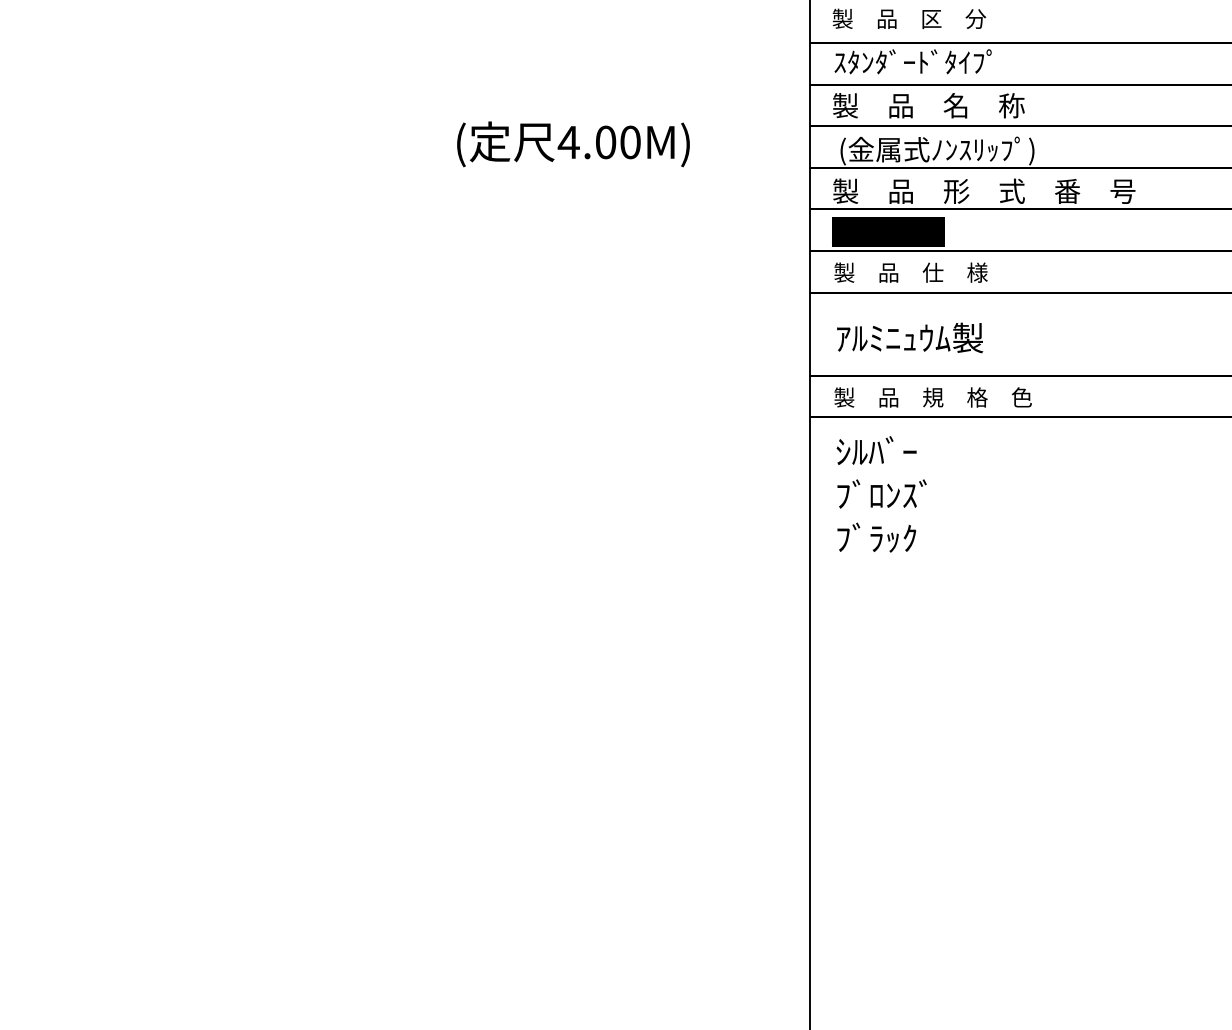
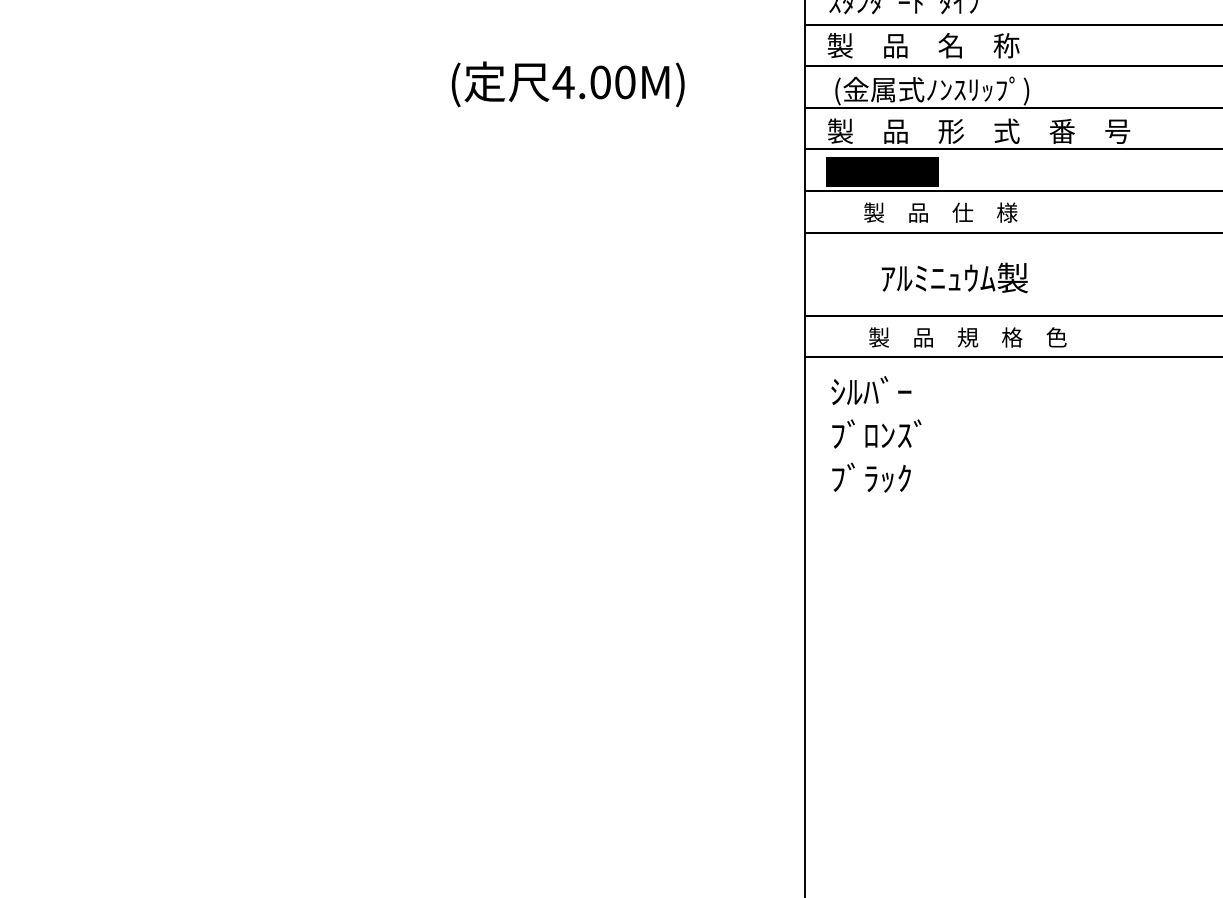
text: (910, 272) -> (940, 212), moved
text: (910, 337) -> (955, 277), moved
text: (932, 397) -> (967, 337), moved

